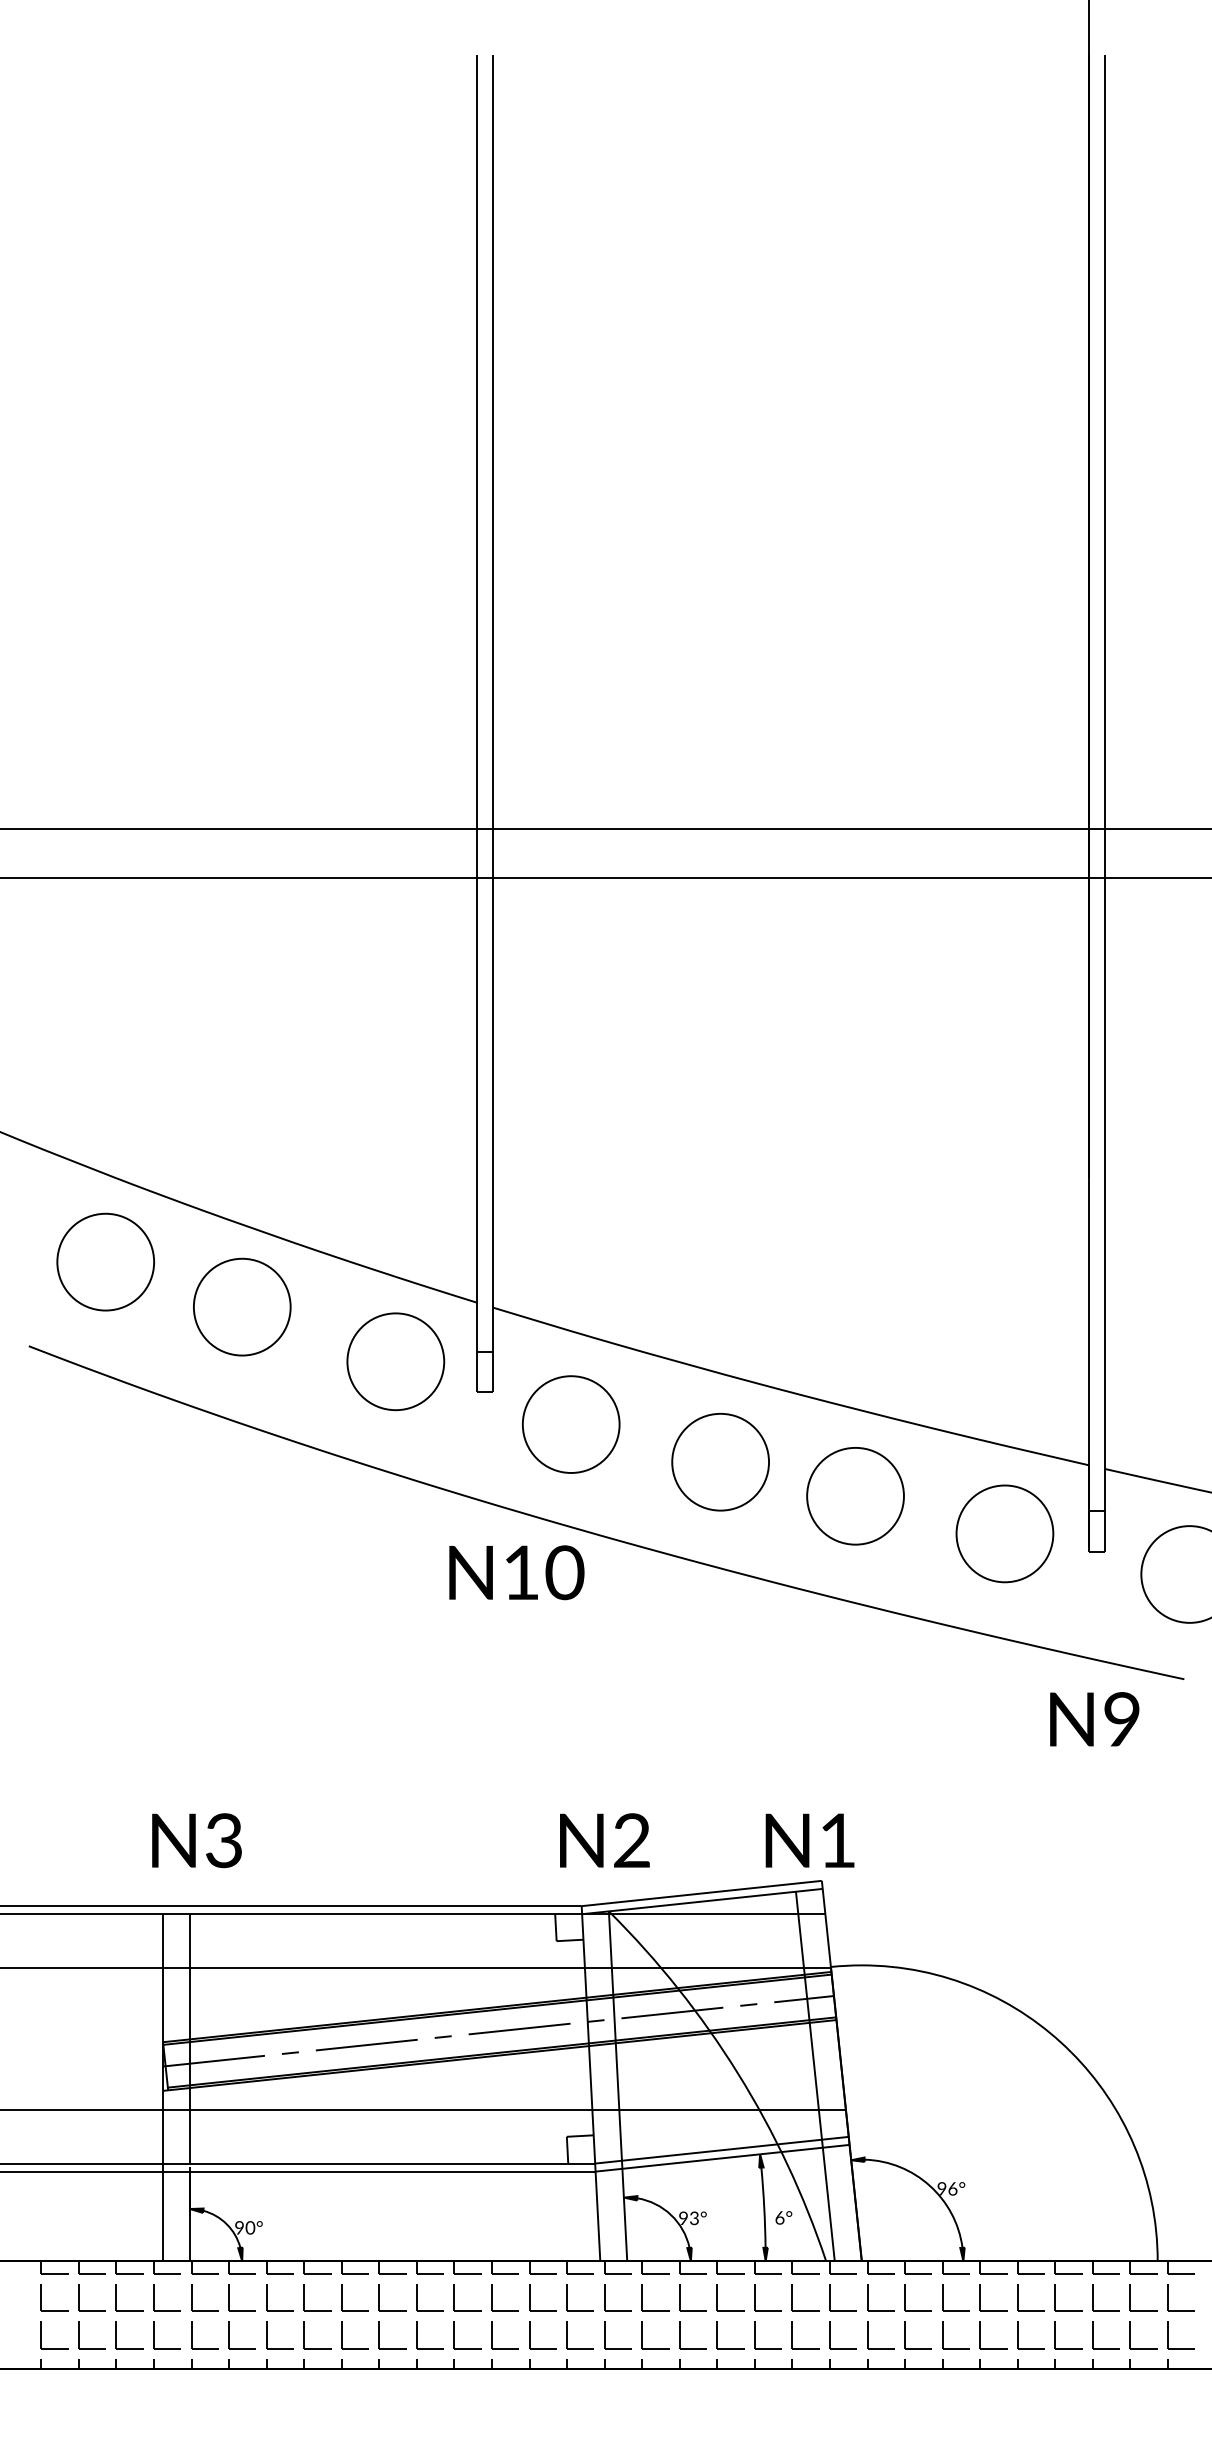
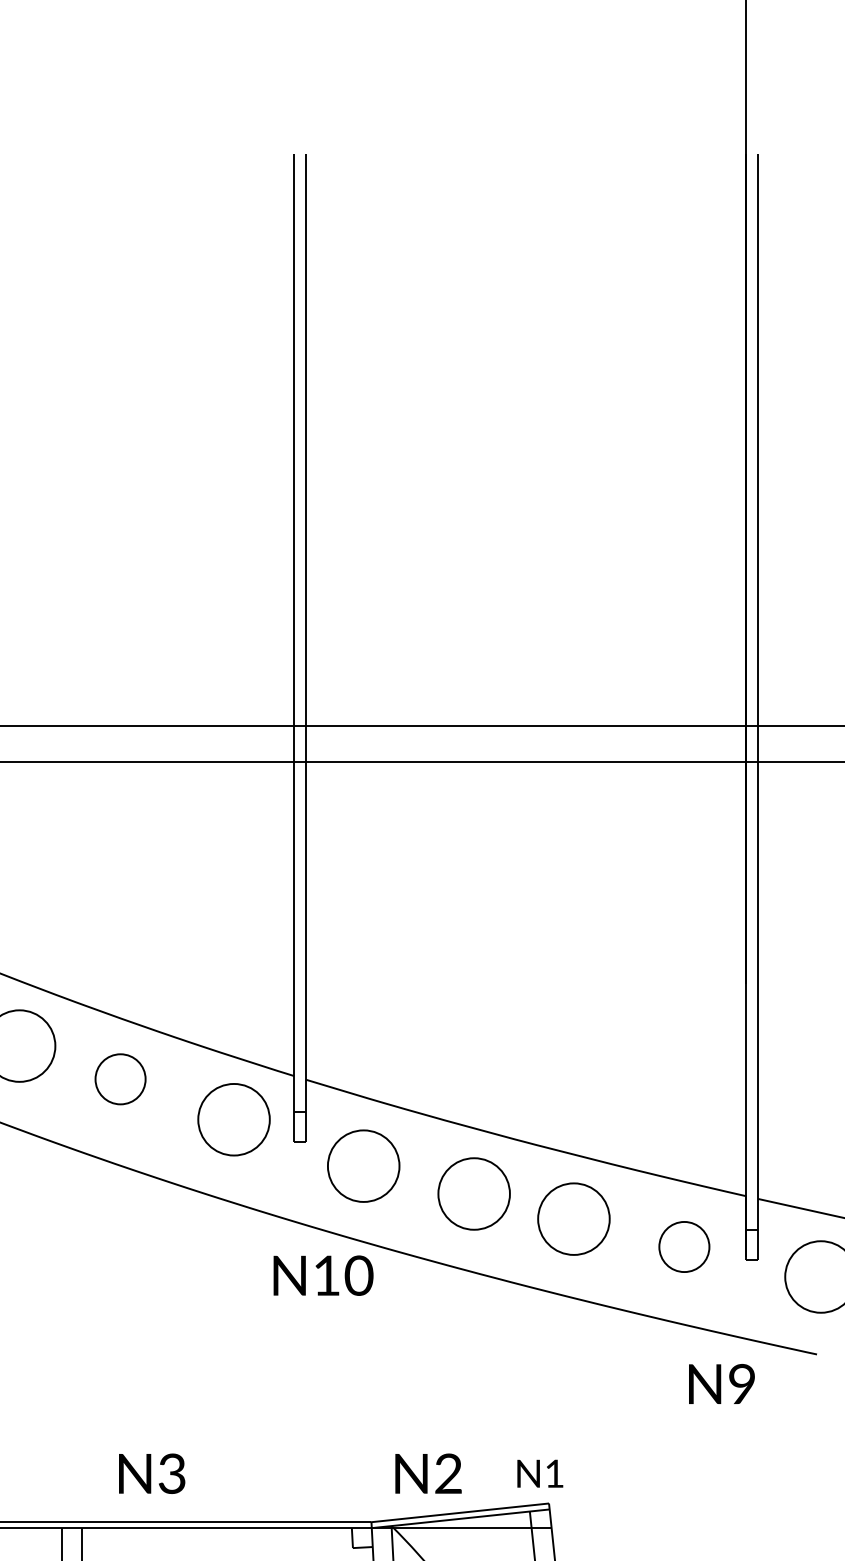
part: (242, 1306) -> (120, 1078), size x0.7
part: (1004, 1533) -> (684, 1246), size x0.7
part: (1094, 1719) -> (721, 1384), moved
part: (196, 1840) -> (151, 1473), moved
part: (604, 1840) -> (428, 1473), moved
part: (809, 1840) -> (539, 1473), size x0.7

